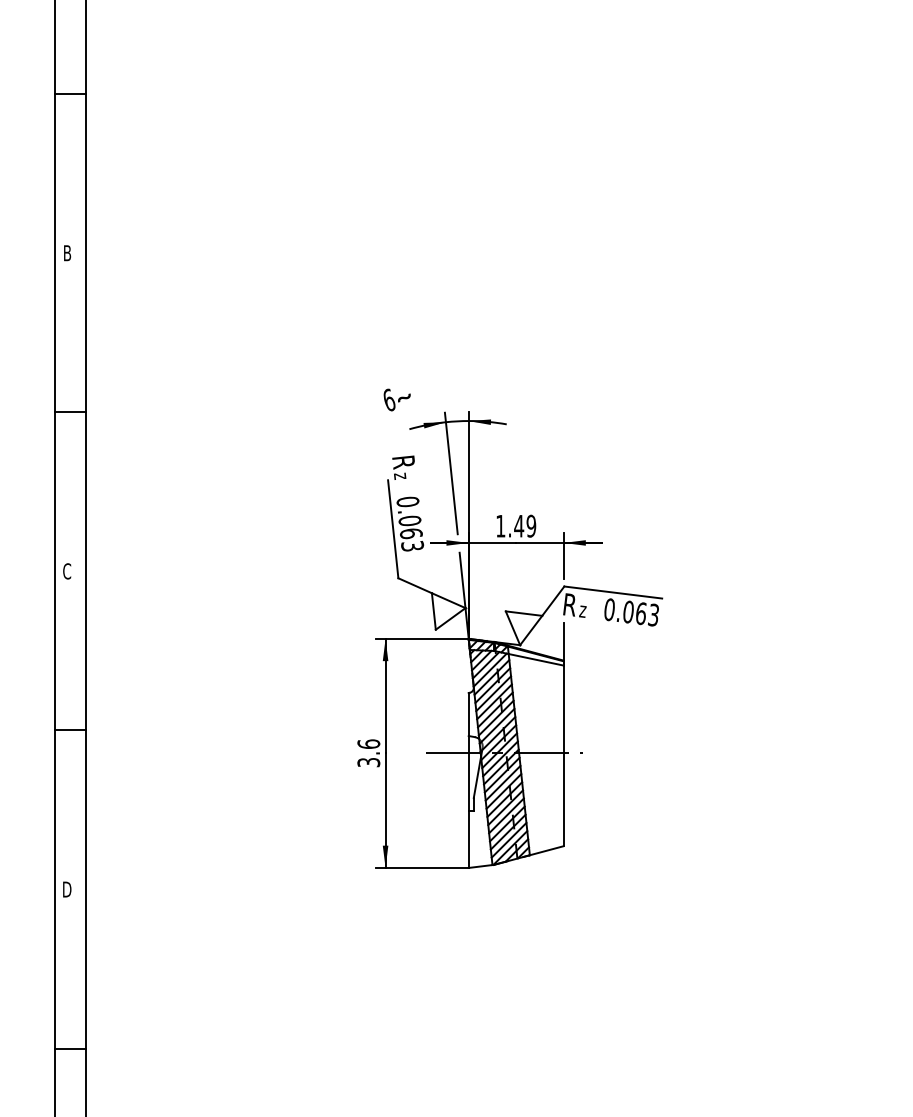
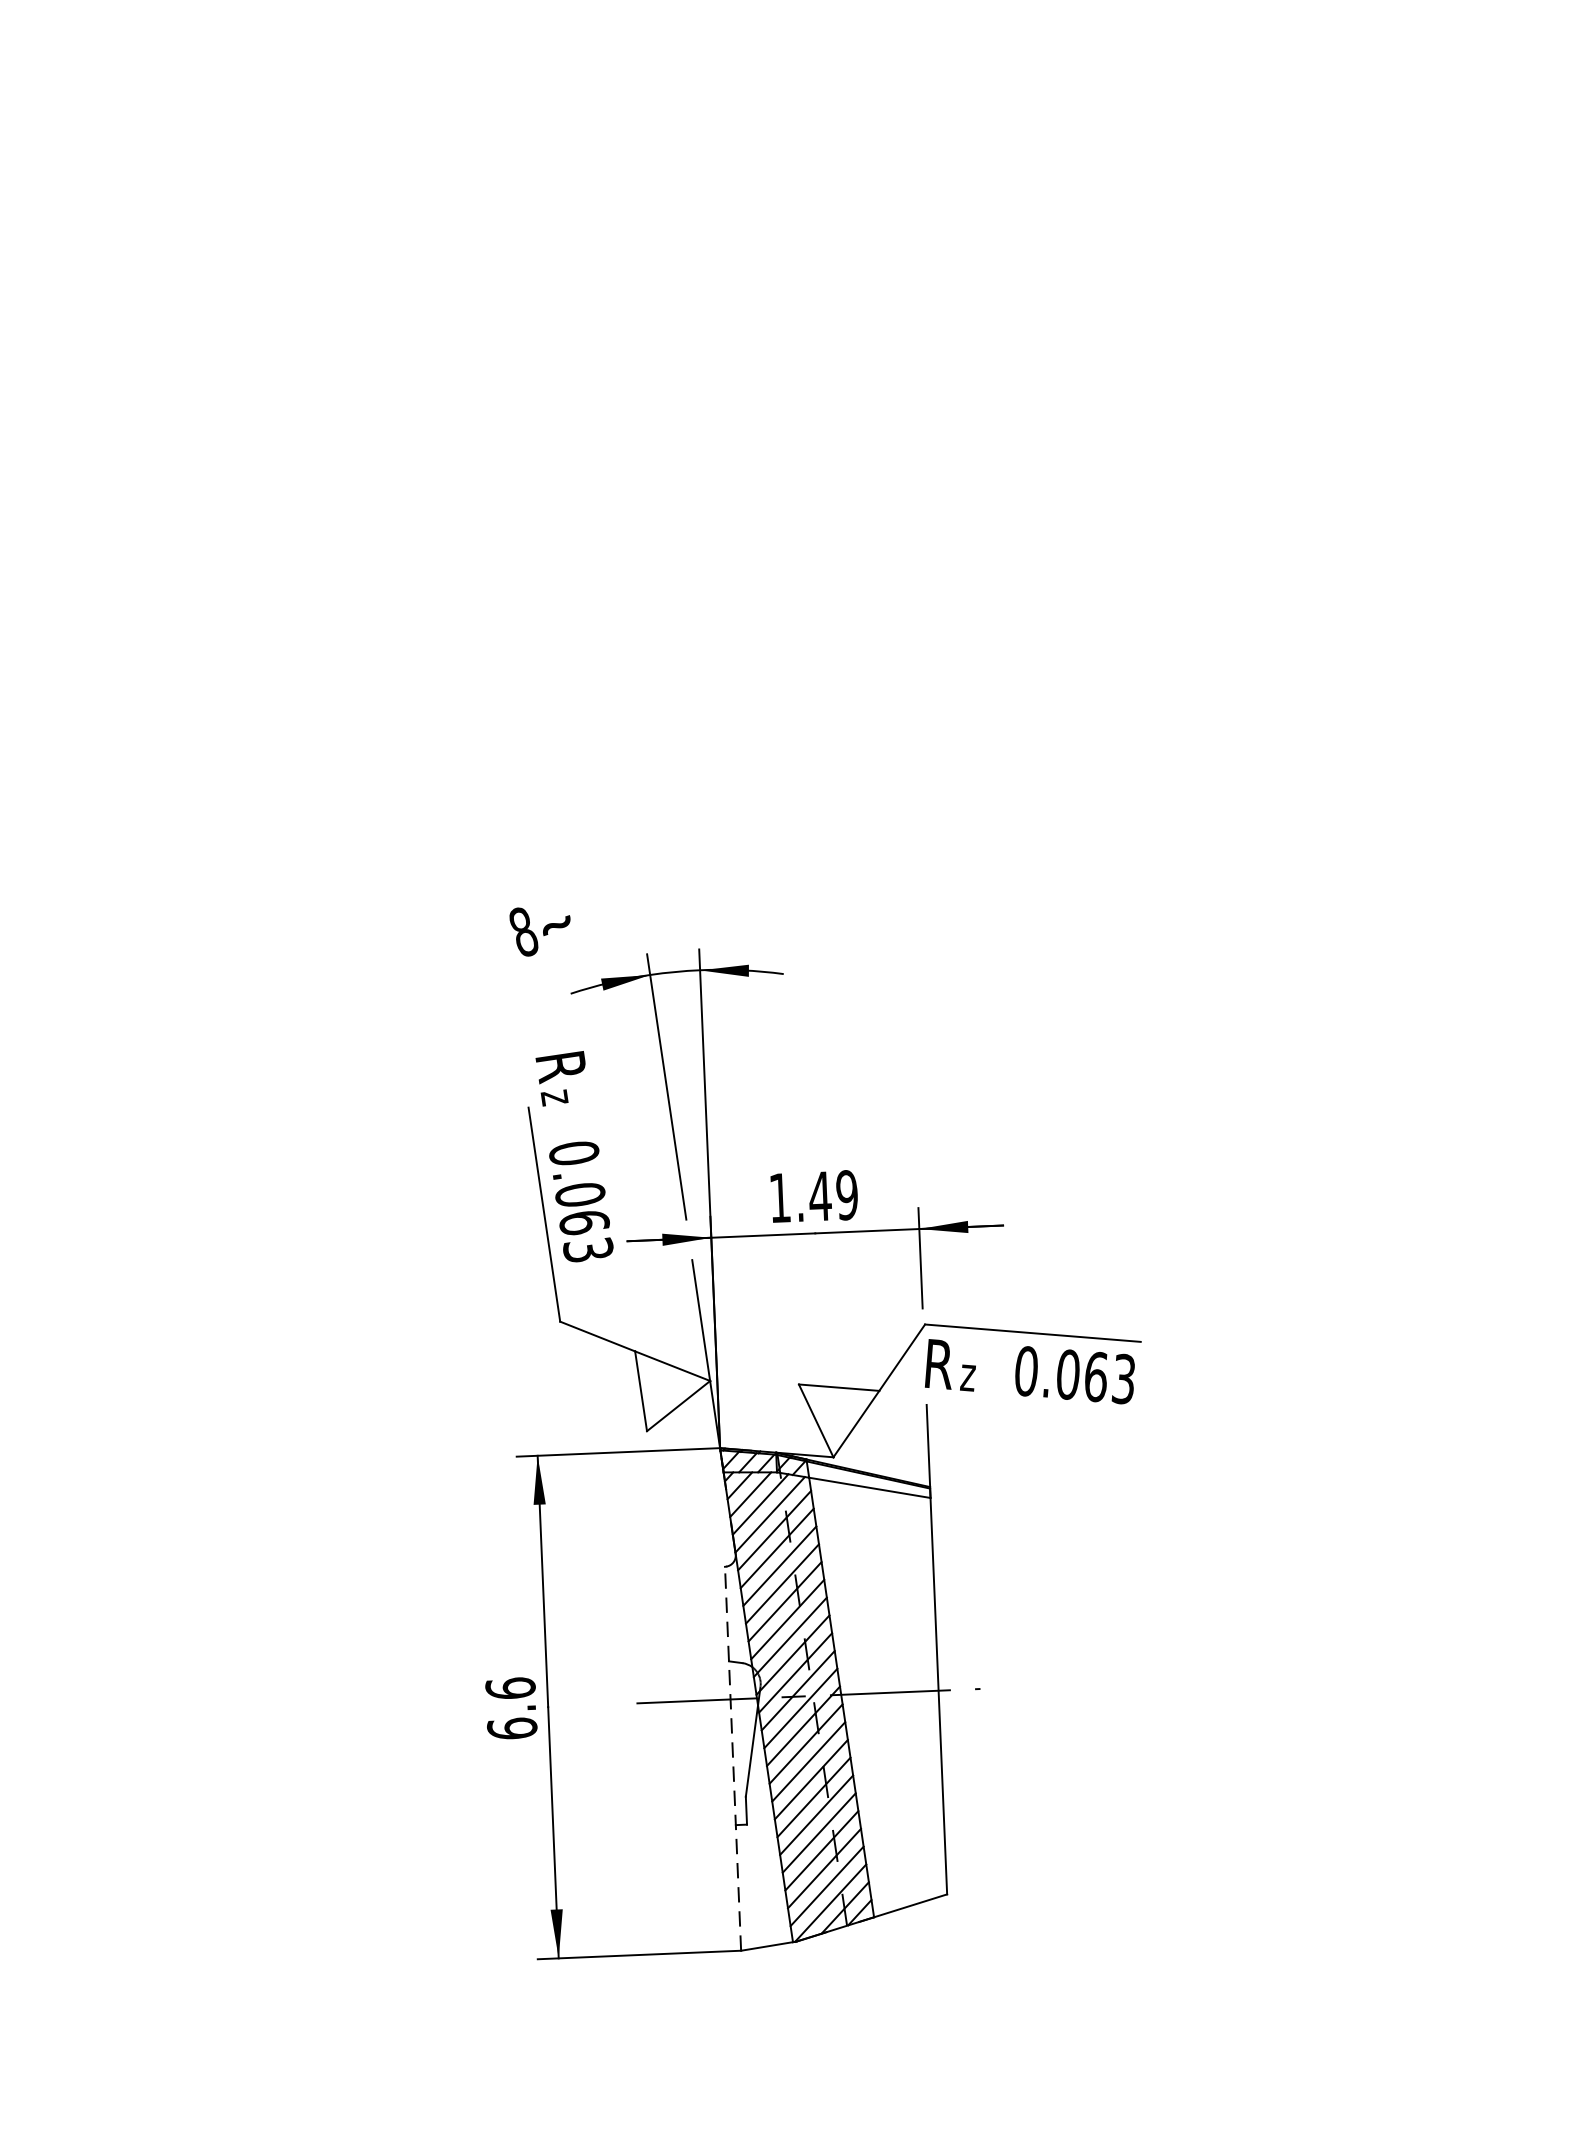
text: (389, 399) -> (524, 930), 6 -> 8
text: (368, 762) -> (511, 1728), 3.6 -> 6.6
line: (468, 779) -> (732, 1756), solid -> dashed

